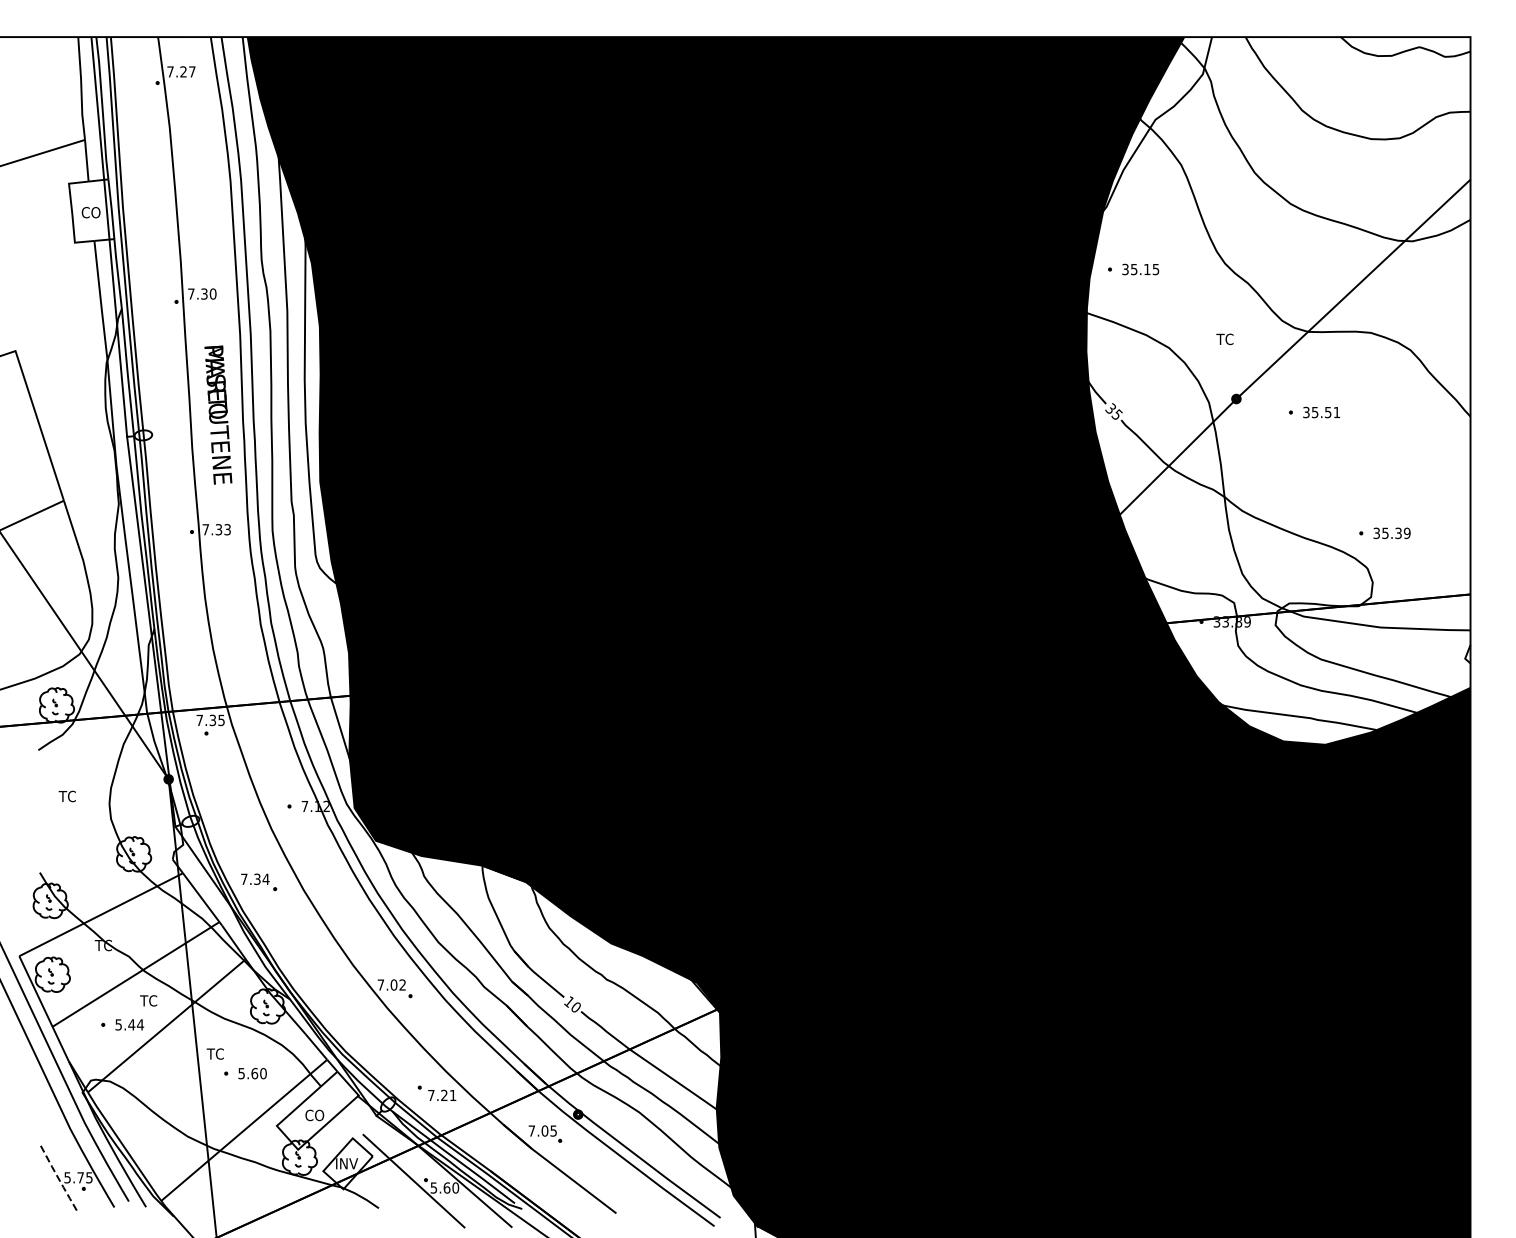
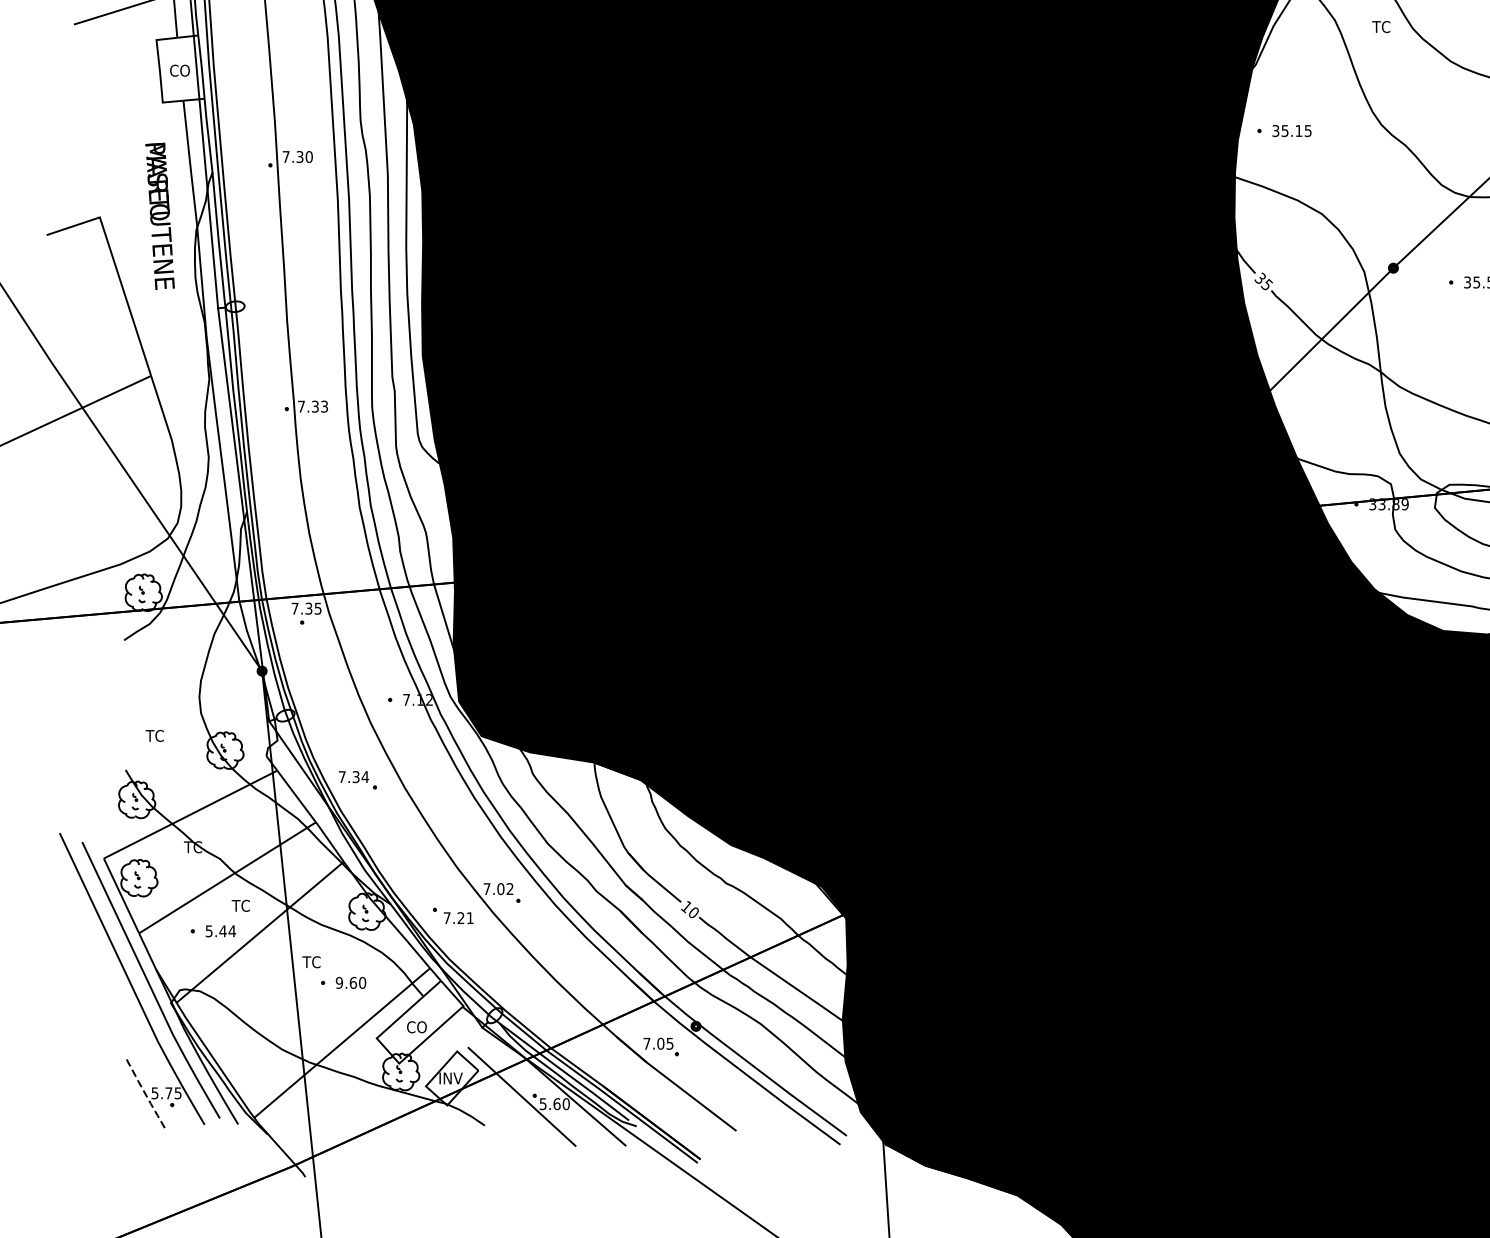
text: (1224, 339) -> (1380, 27), moved
text: (218, 414) -> (160, 215), moved
text: (66, 796) -> (153, 735), moved
text: (241, 1073) -> (339, 982), 5.60 -> 9.60
part: (436, 1092) -> (452, 915), moved

